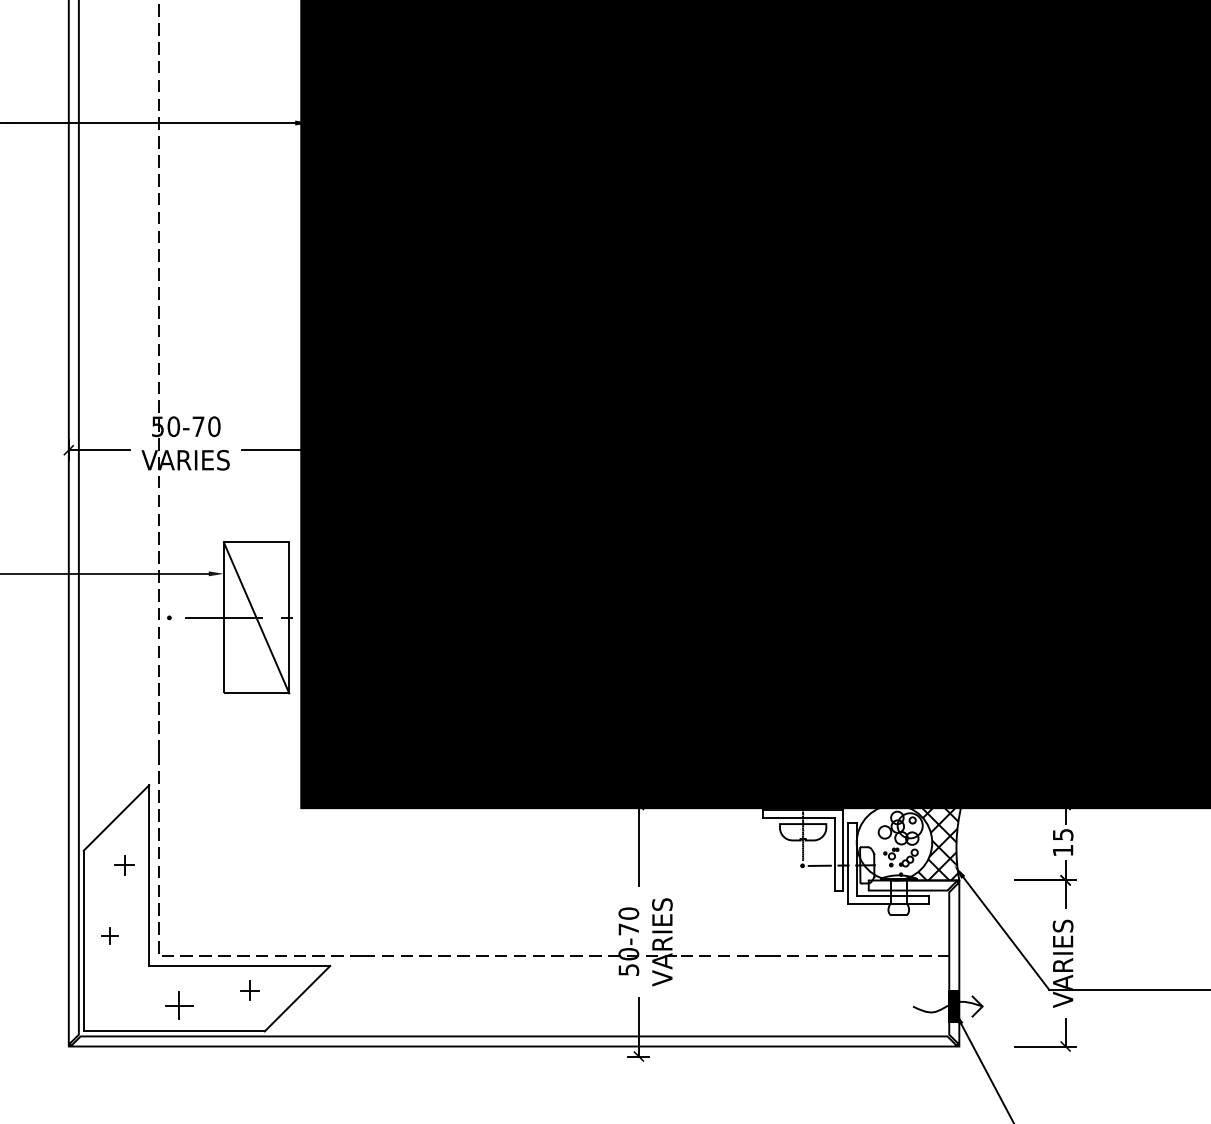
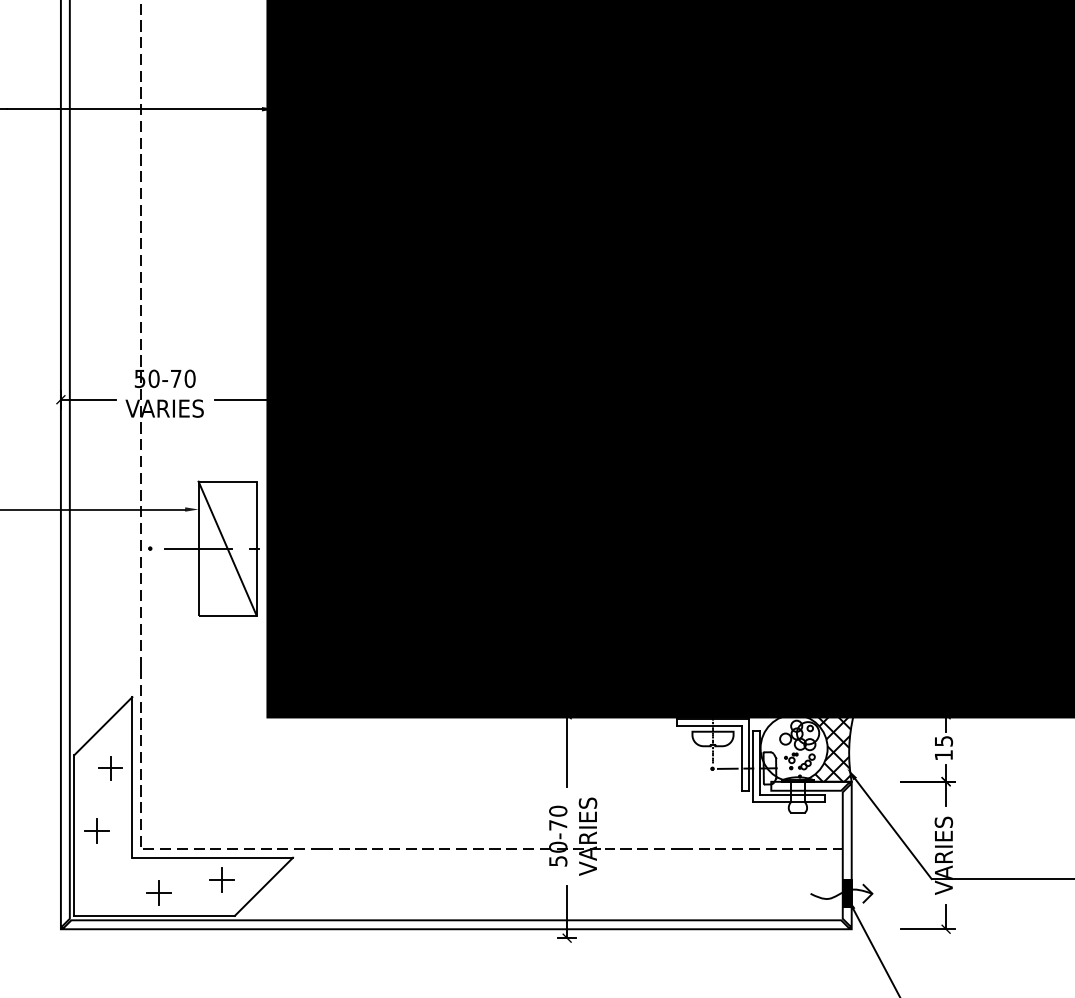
part: (124, 865) -> (110, 768), size x1.43
part: (108, 935) -> (96, 830), size x1.67
part: (249, 990) -> (221, 879), size x1.43

